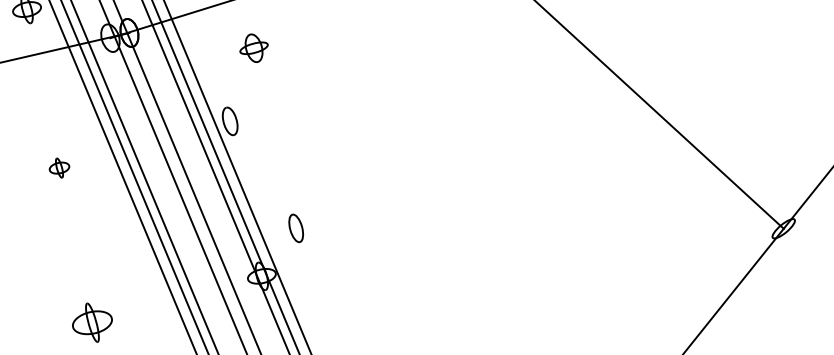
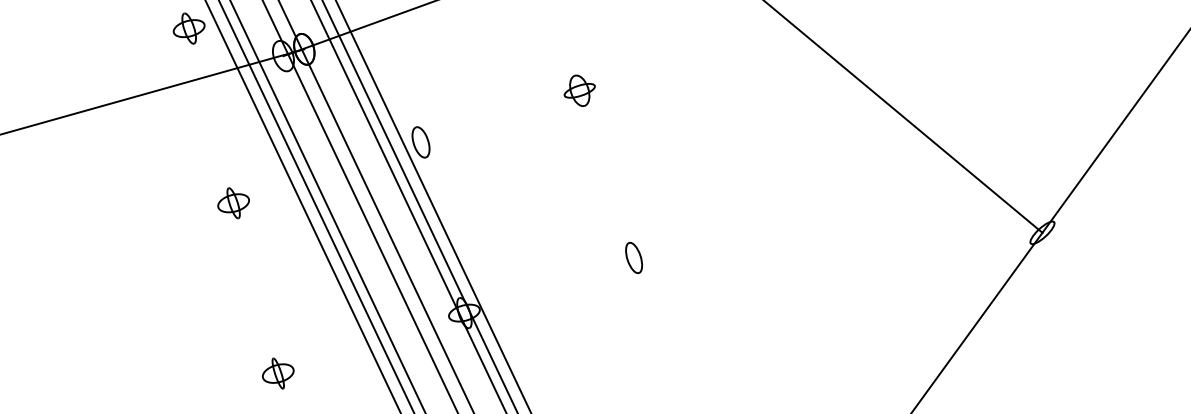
part: (253, 47) -> (579, 90), moved
part: (59, 168) -> (233, 203), size x1.43
part: (296, 227) -> (634, 257), moved
part: (91, 322) -> (277, 373), size x0.71

